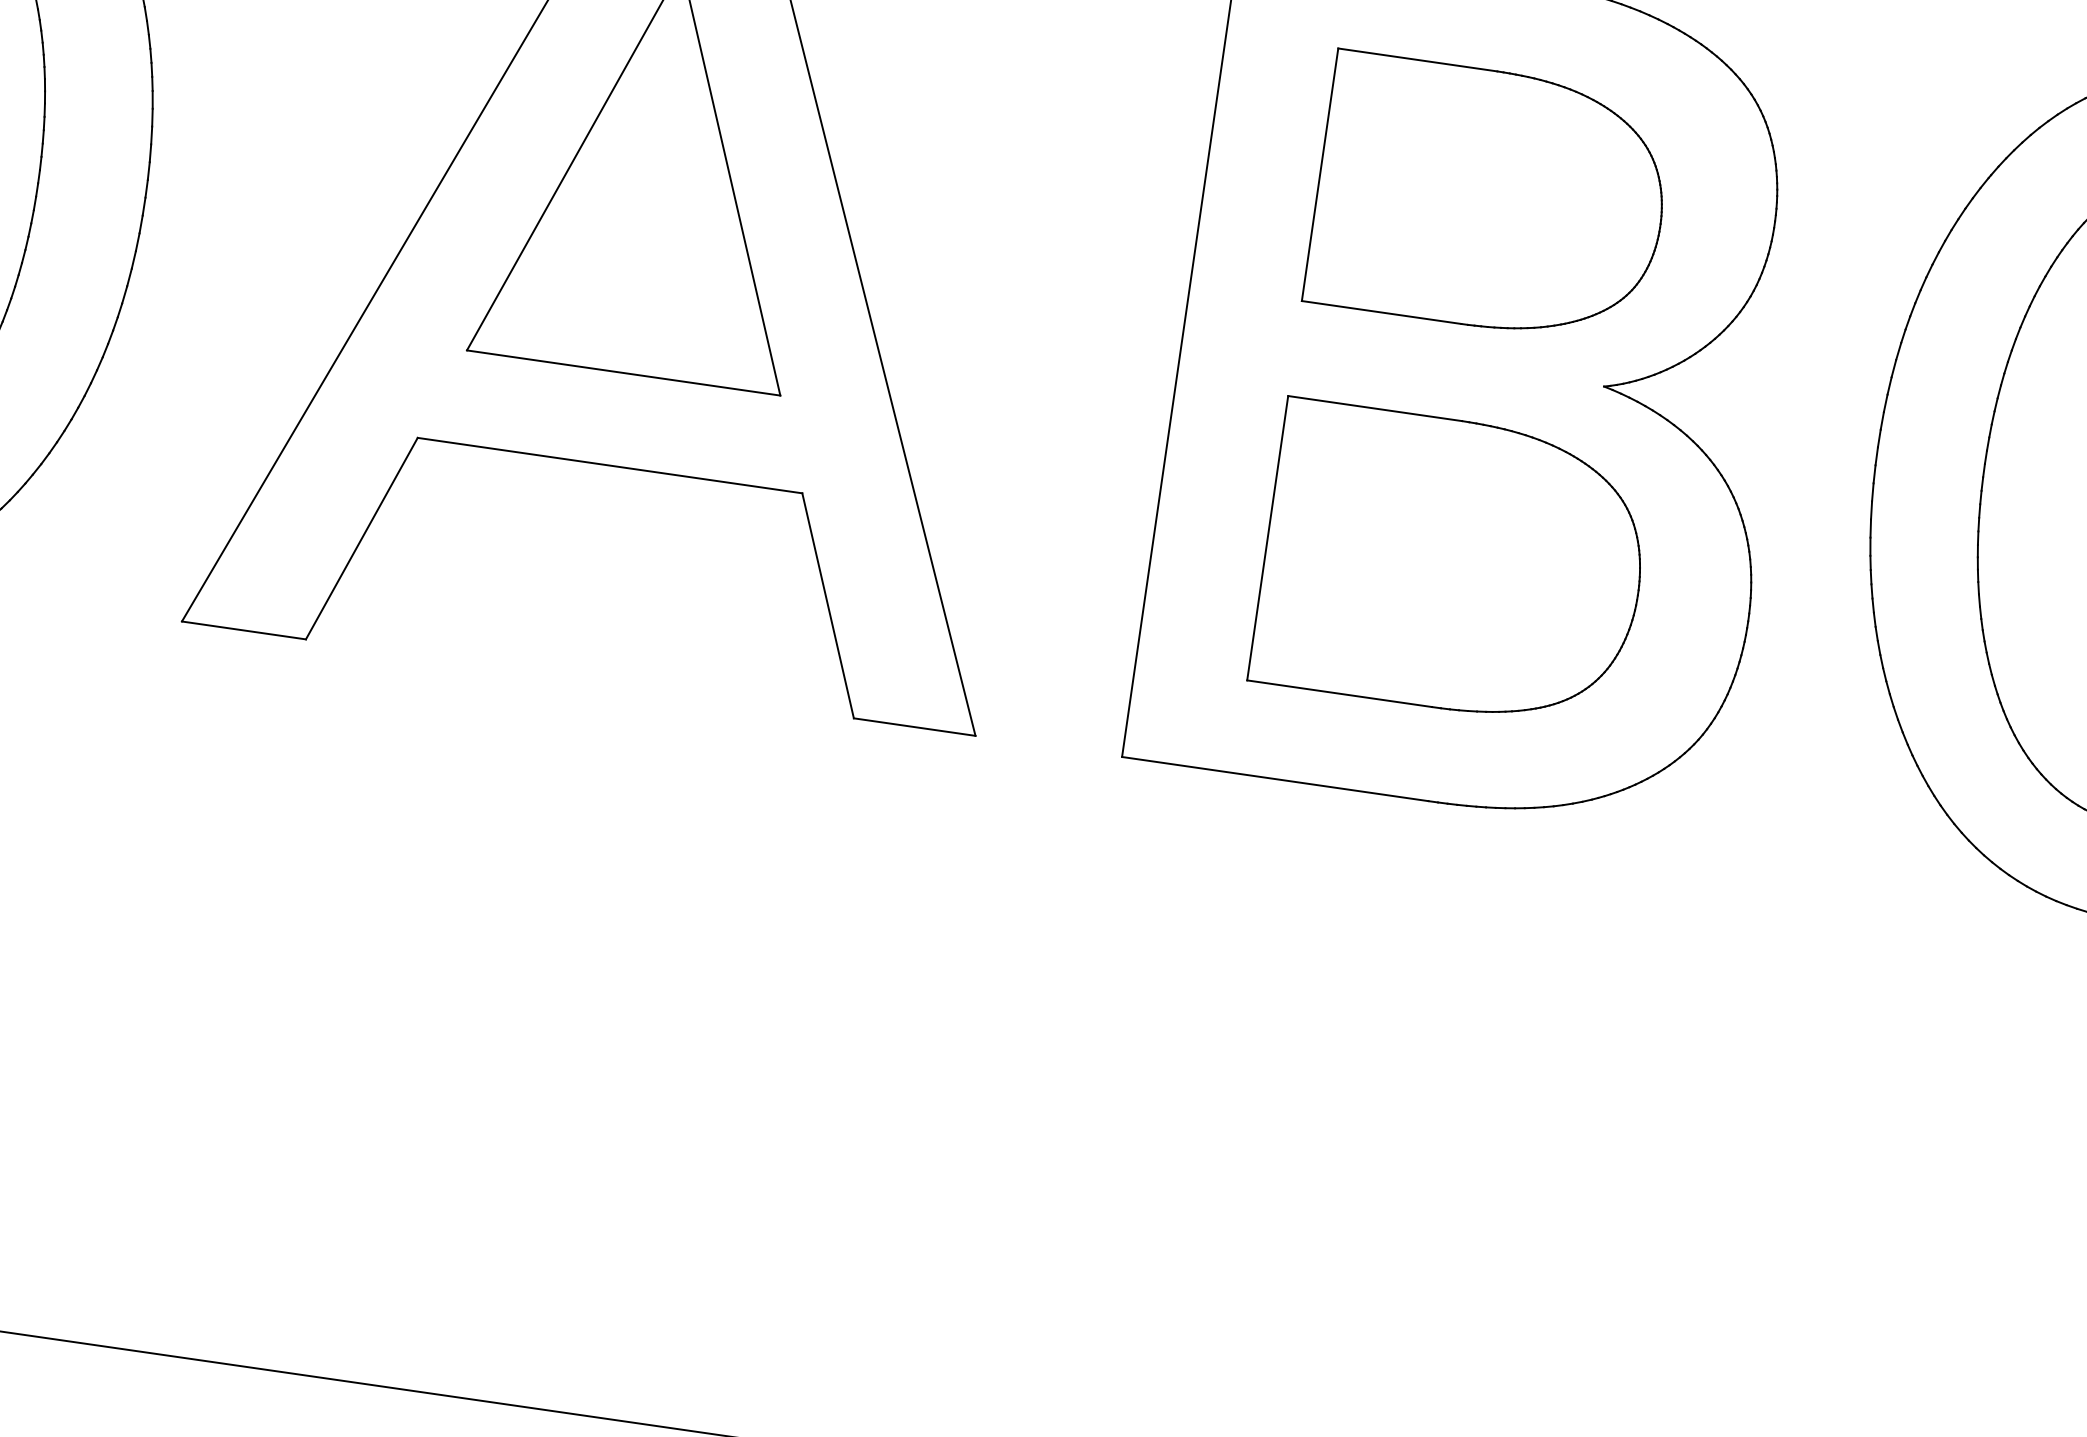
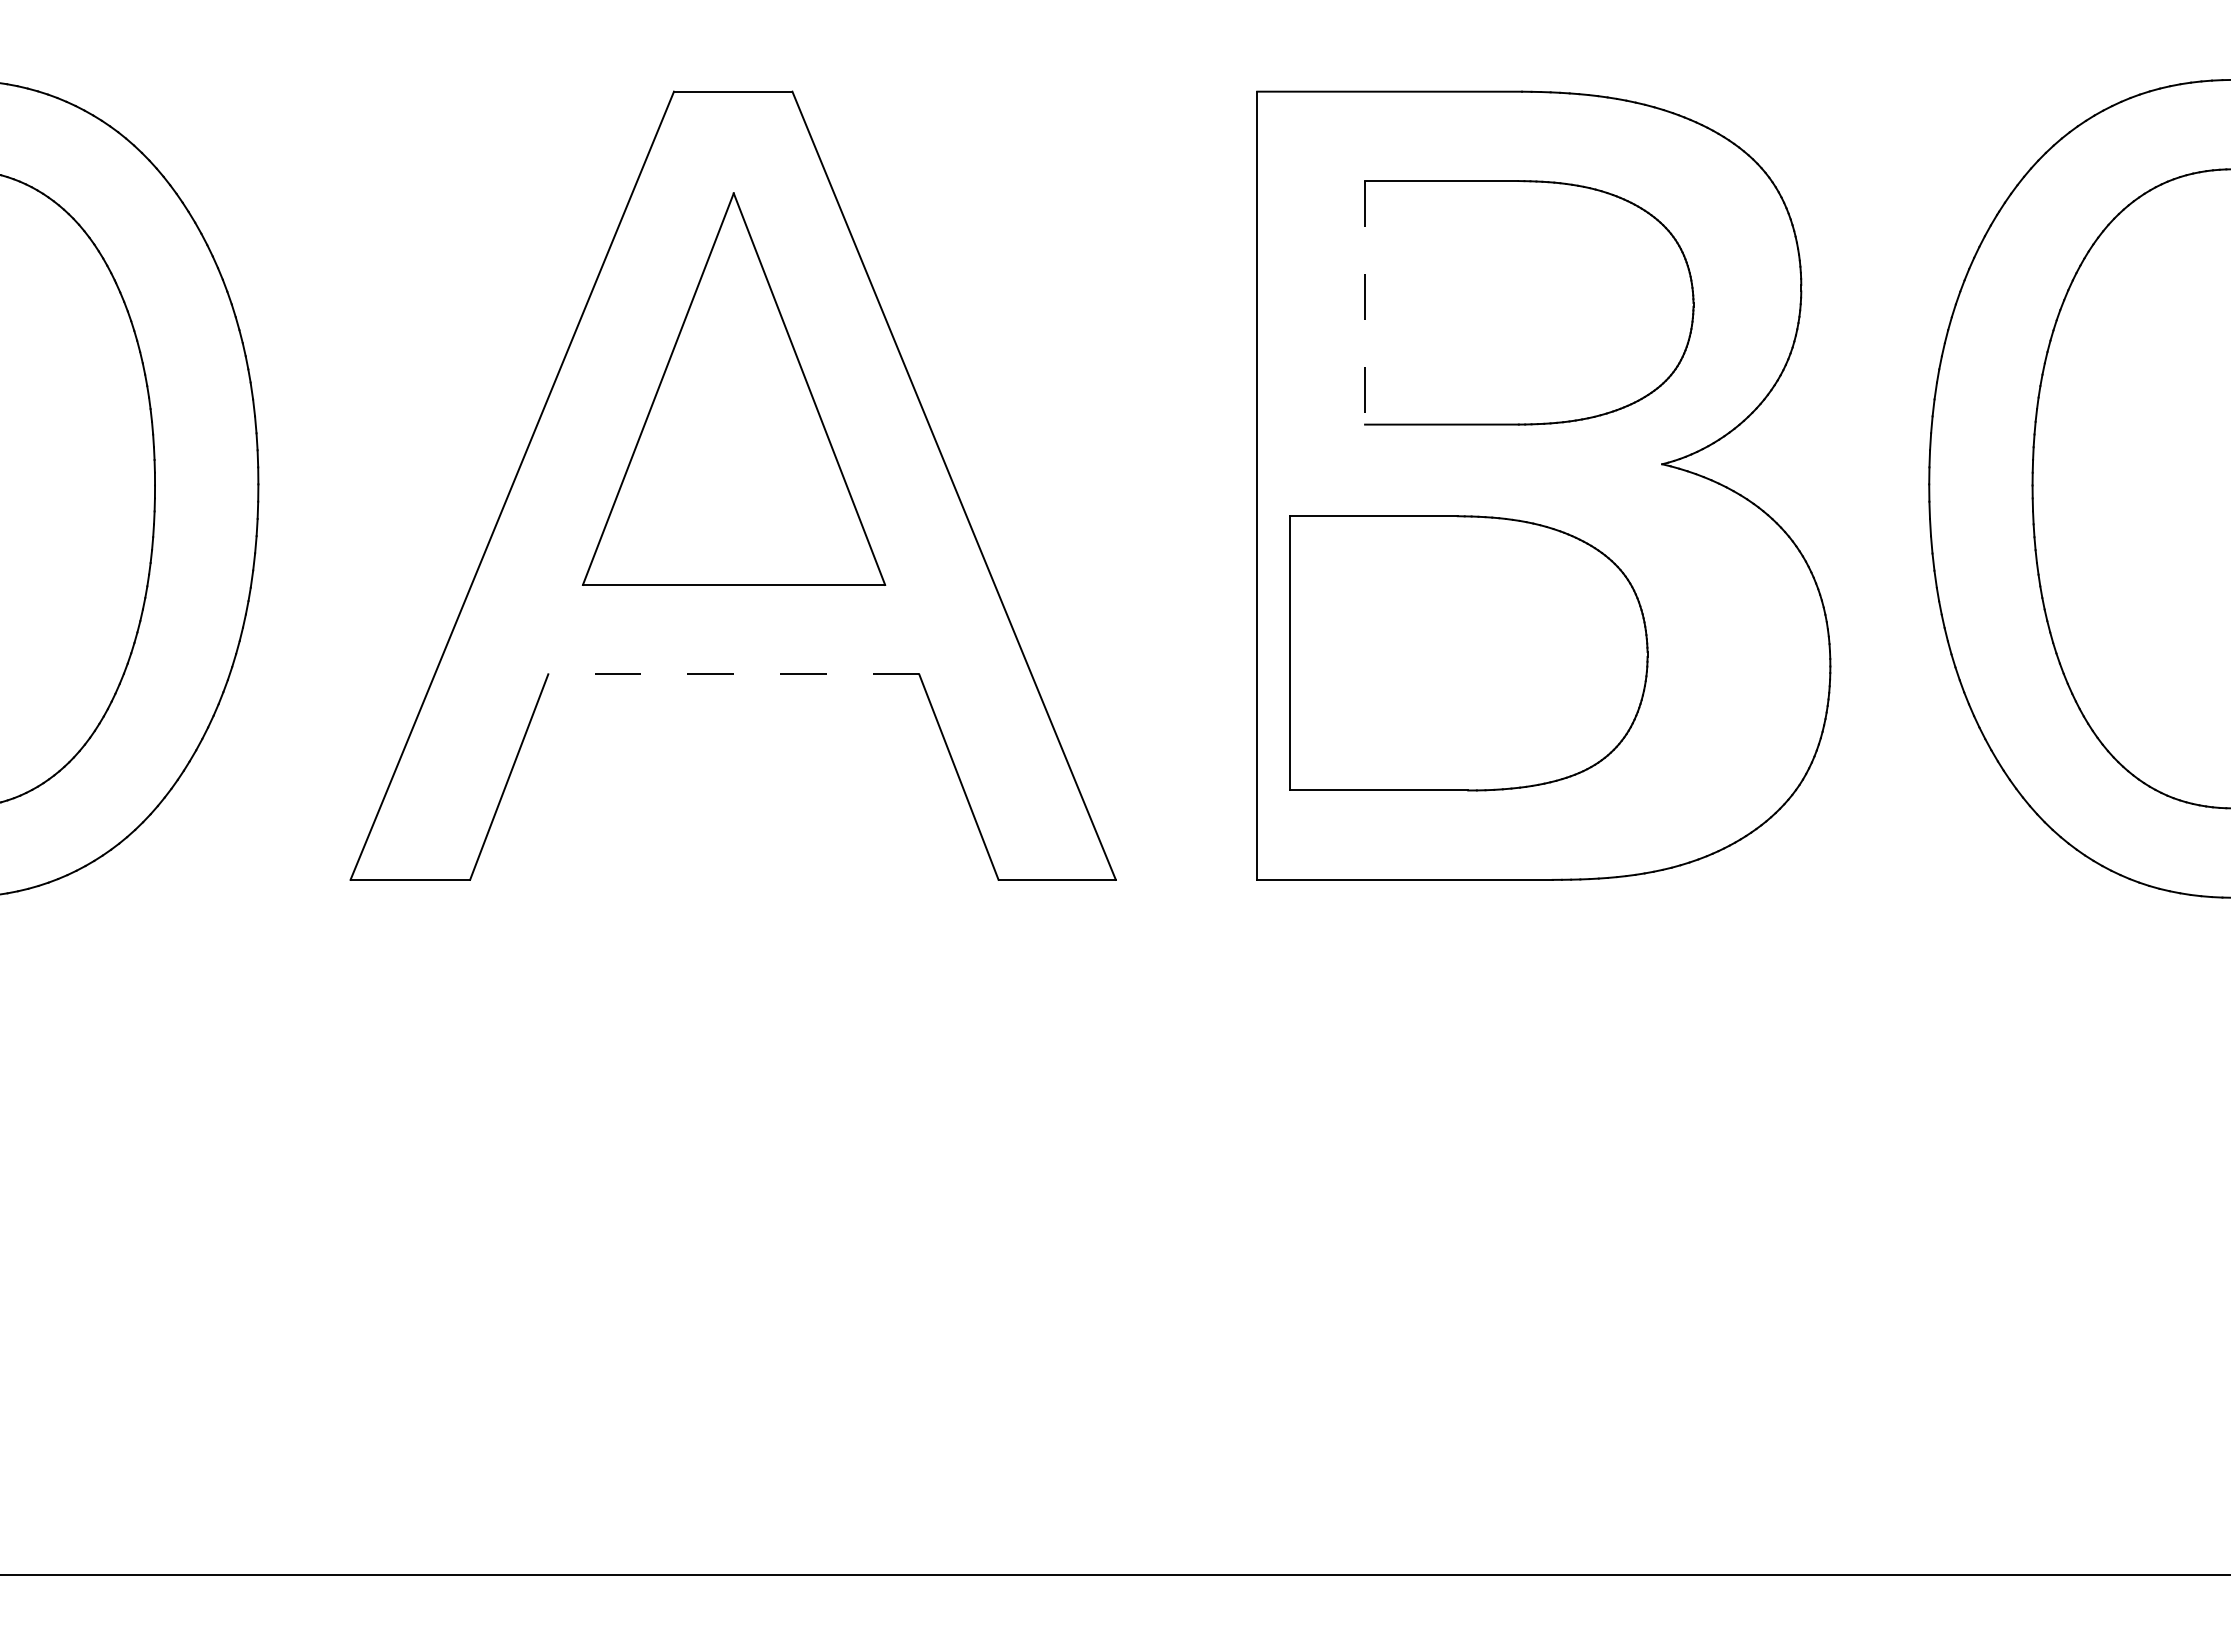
line: (1320, 174) -> (1365, 302), solid -> dashed
line: (609, 465) -> (733, 674), solid -> dashed
part: (1452, 565) -> (1468, 653), moved

